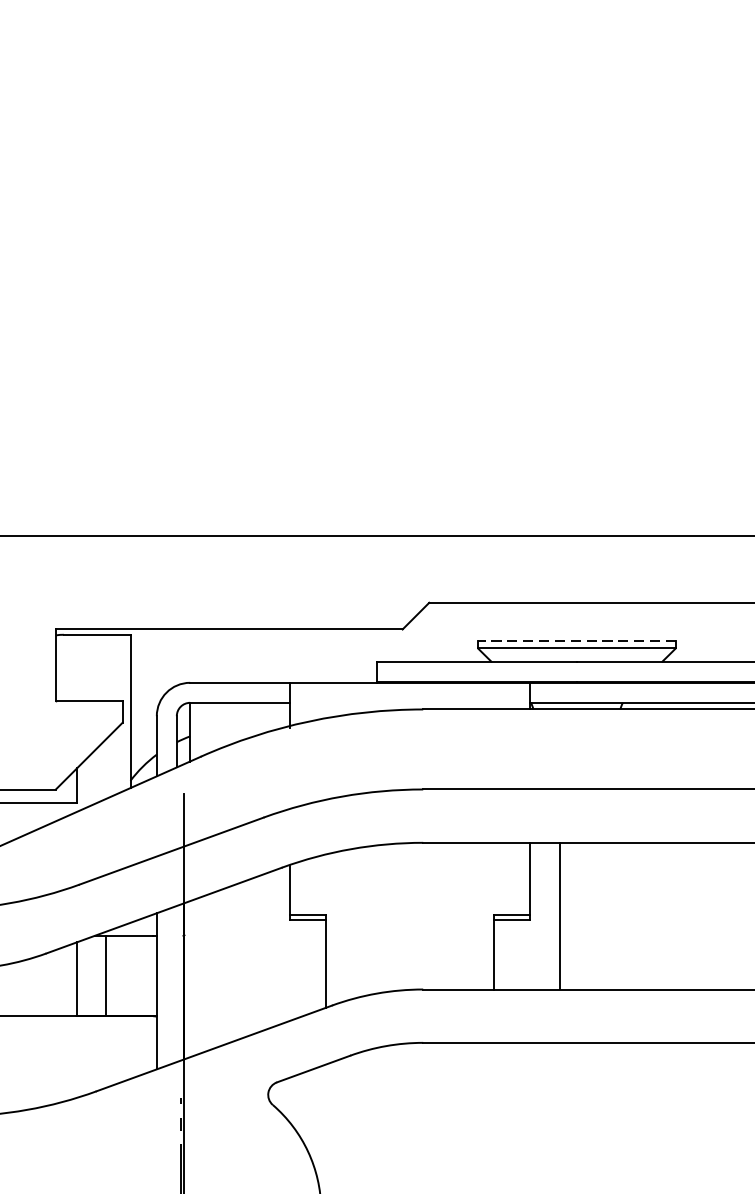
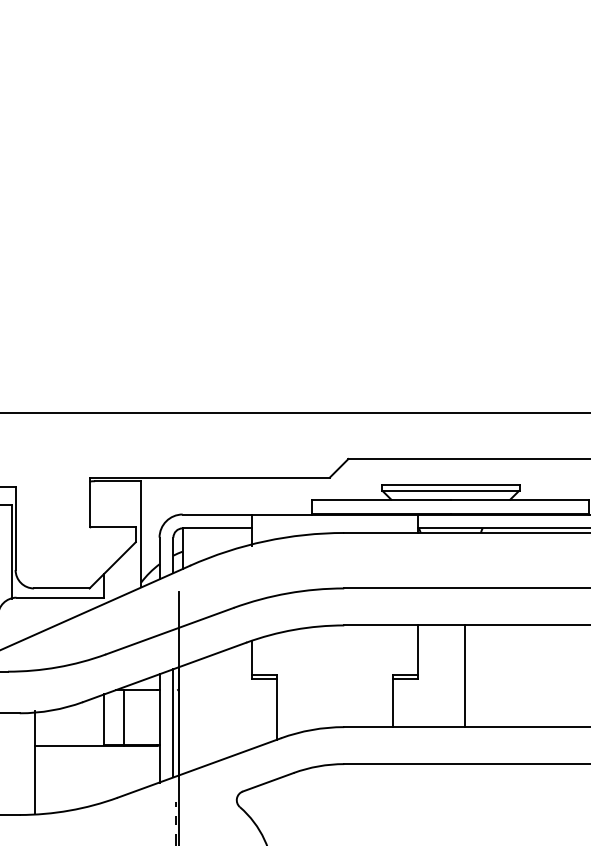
line: (576, 640) -> (450, 485), dashed -> solid
line: (560, 916) -> (465, 676), moved
line: (176, 984) -> (173, 723), added

